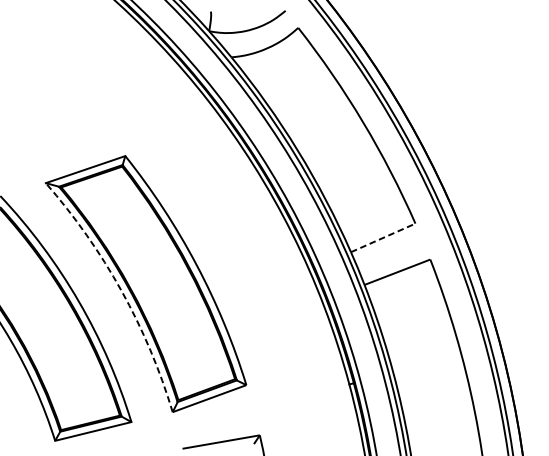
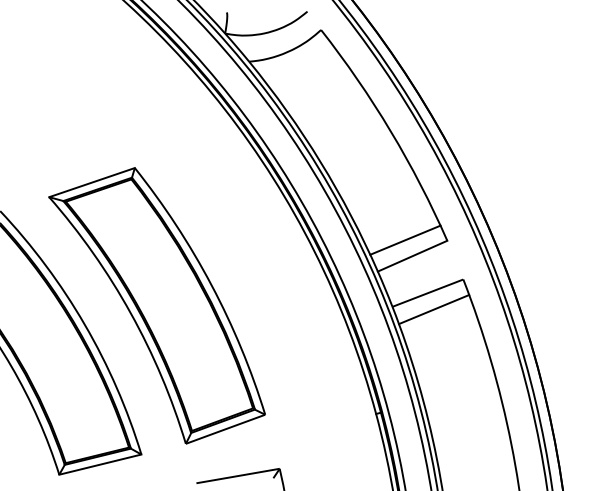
line: (376, 222) -> (405, 239), added
line: (383, 238) -> (412, 256), dashed -> solid
line: (403, 287) -> (434, 309), added
arc: (121, 291) -> (130, 313), dashed -> solid

